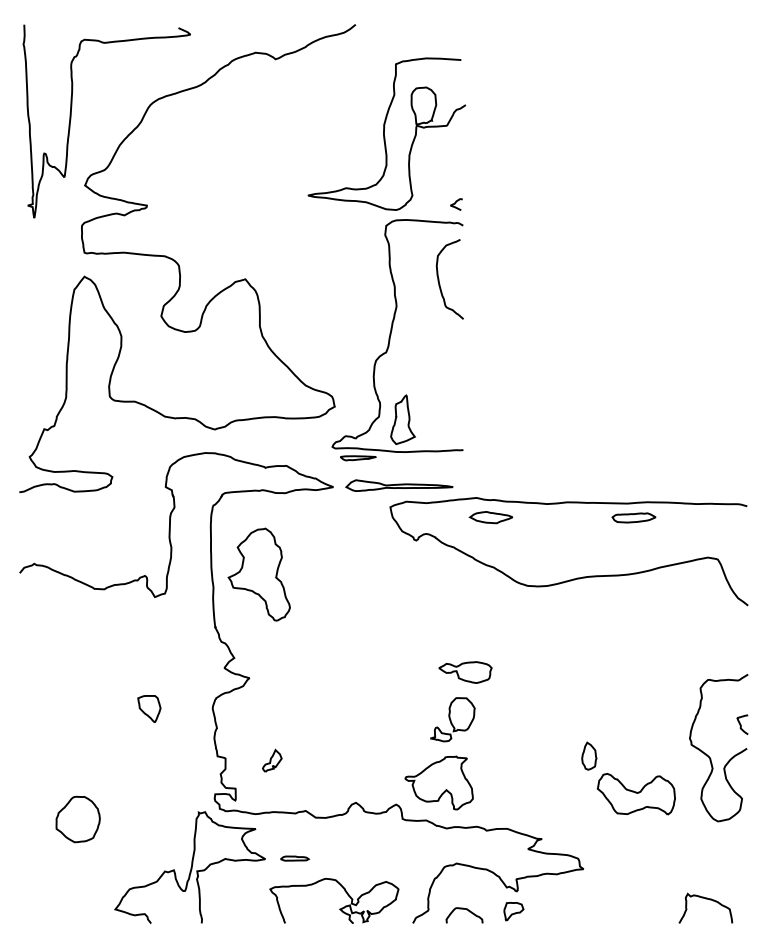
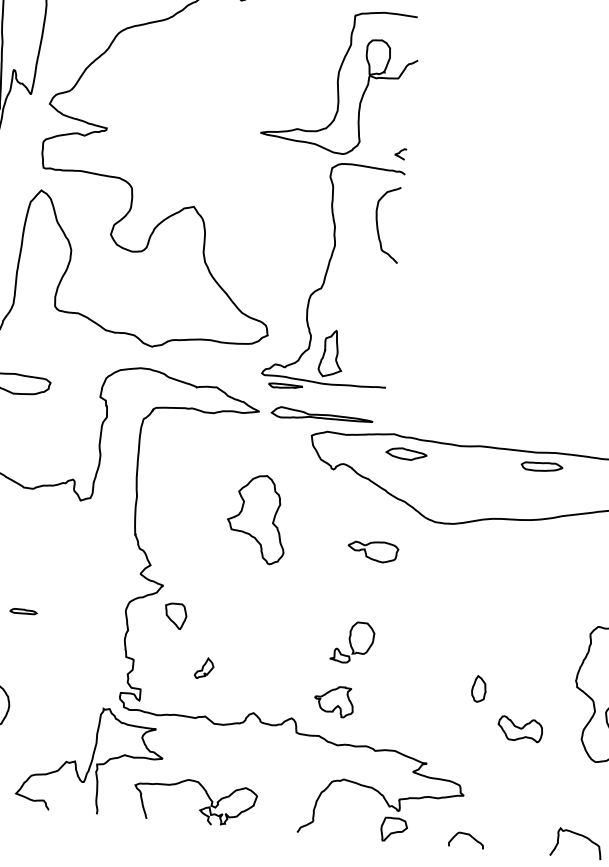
part: (258, 574) -> (256, 518), moved
part: (465, 672) -> (373, 551), moved
part: (149, 708) -> (175, 615), moved
part: (272, 760) -> (204, 668), moved
part: (438, 782) -> (333, 701), size x0.6
part: (635, 794) -> (519, 729), size x0.6
part: (295, 858) -> (24, 611), moved
curve: (339, 908) -> (199, 809), moved
curve: (466, 910) -> (468, 835), moved
part: (513, 911) -> (393, 829), size x1.4

